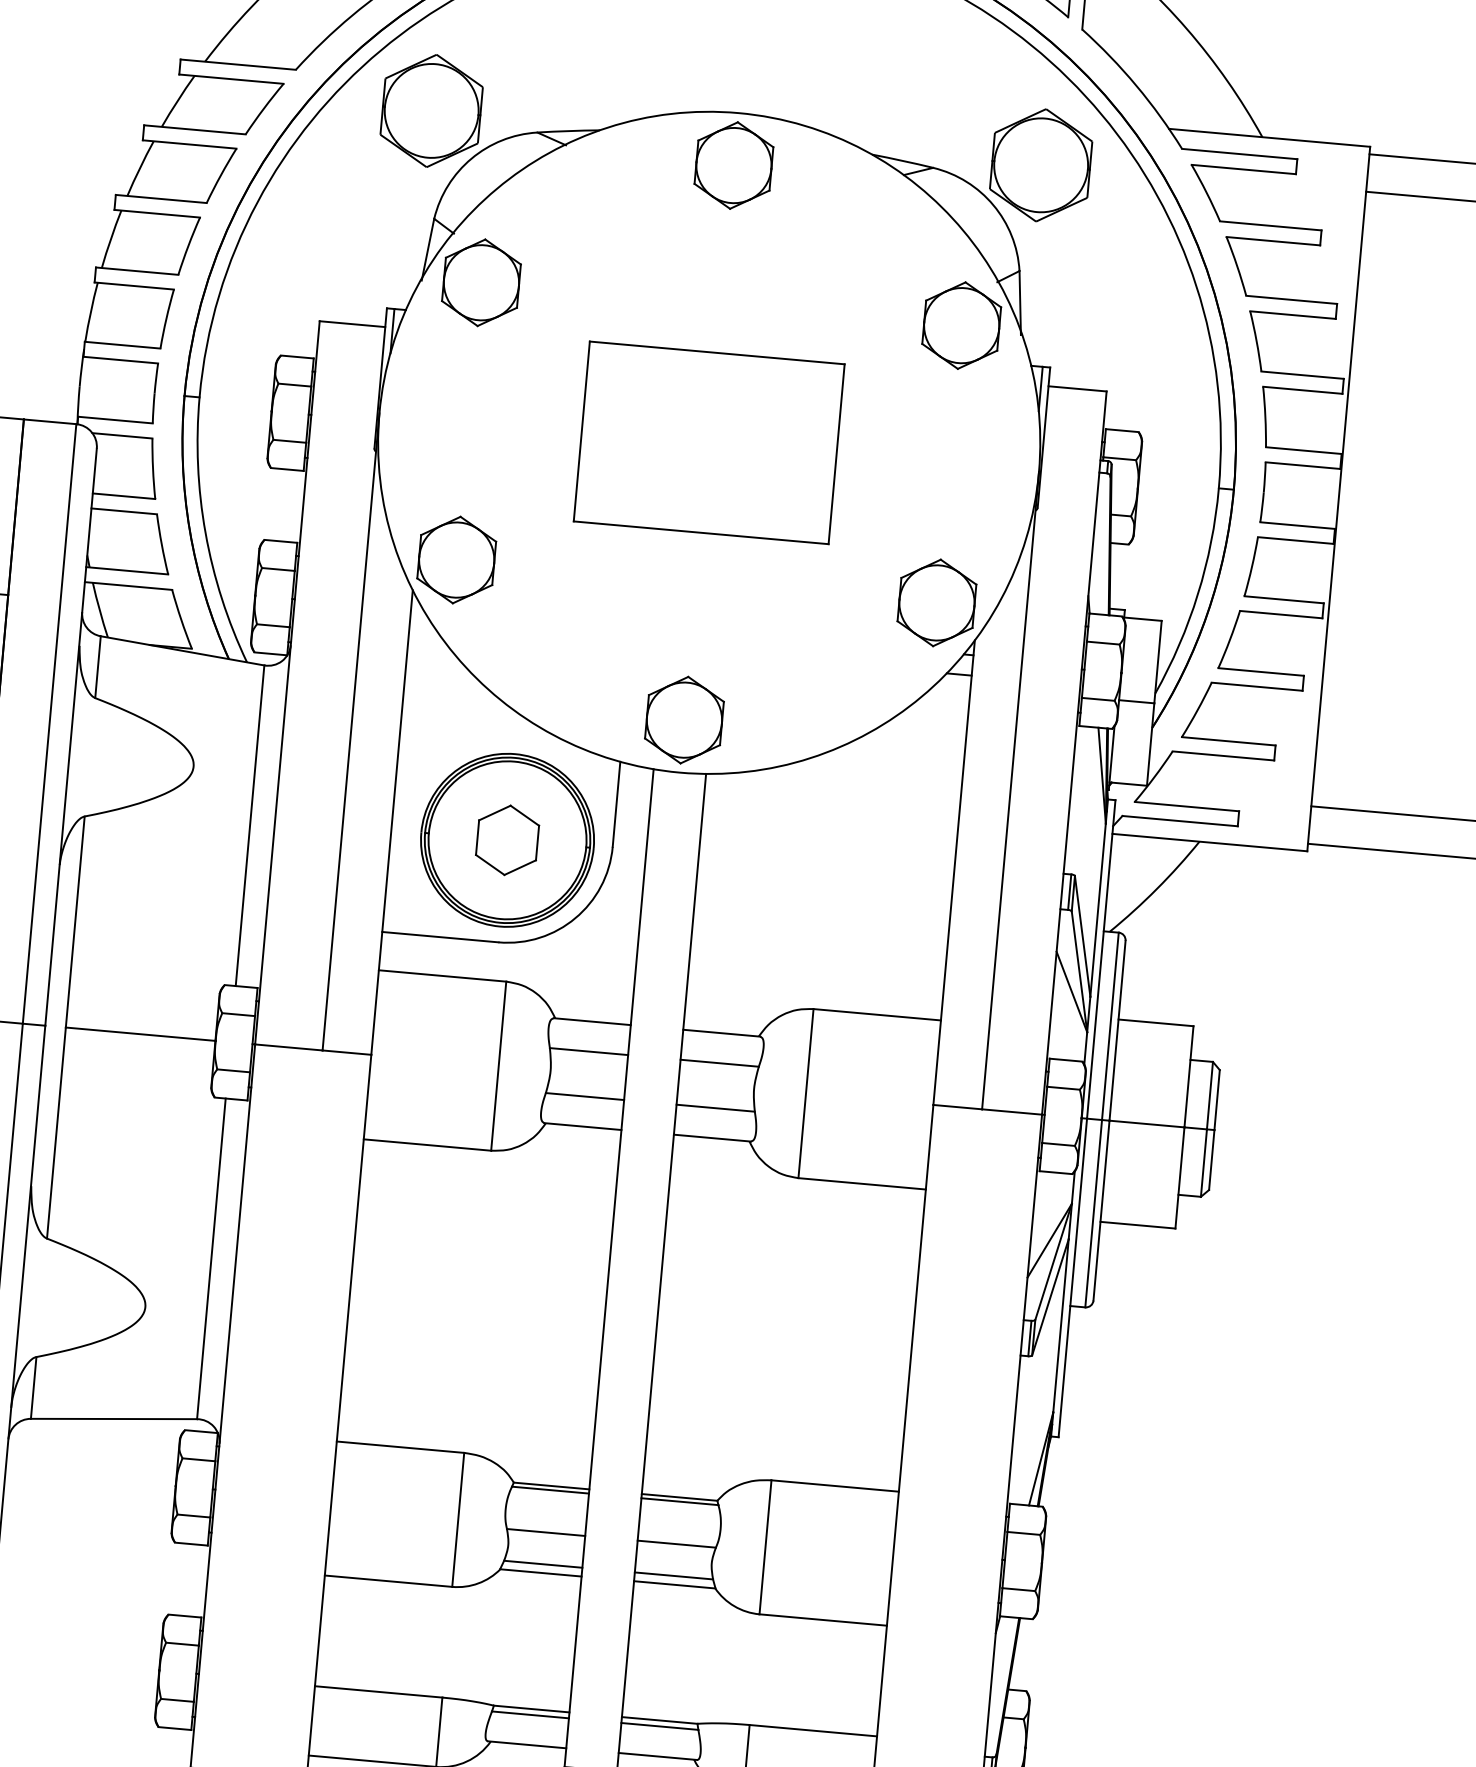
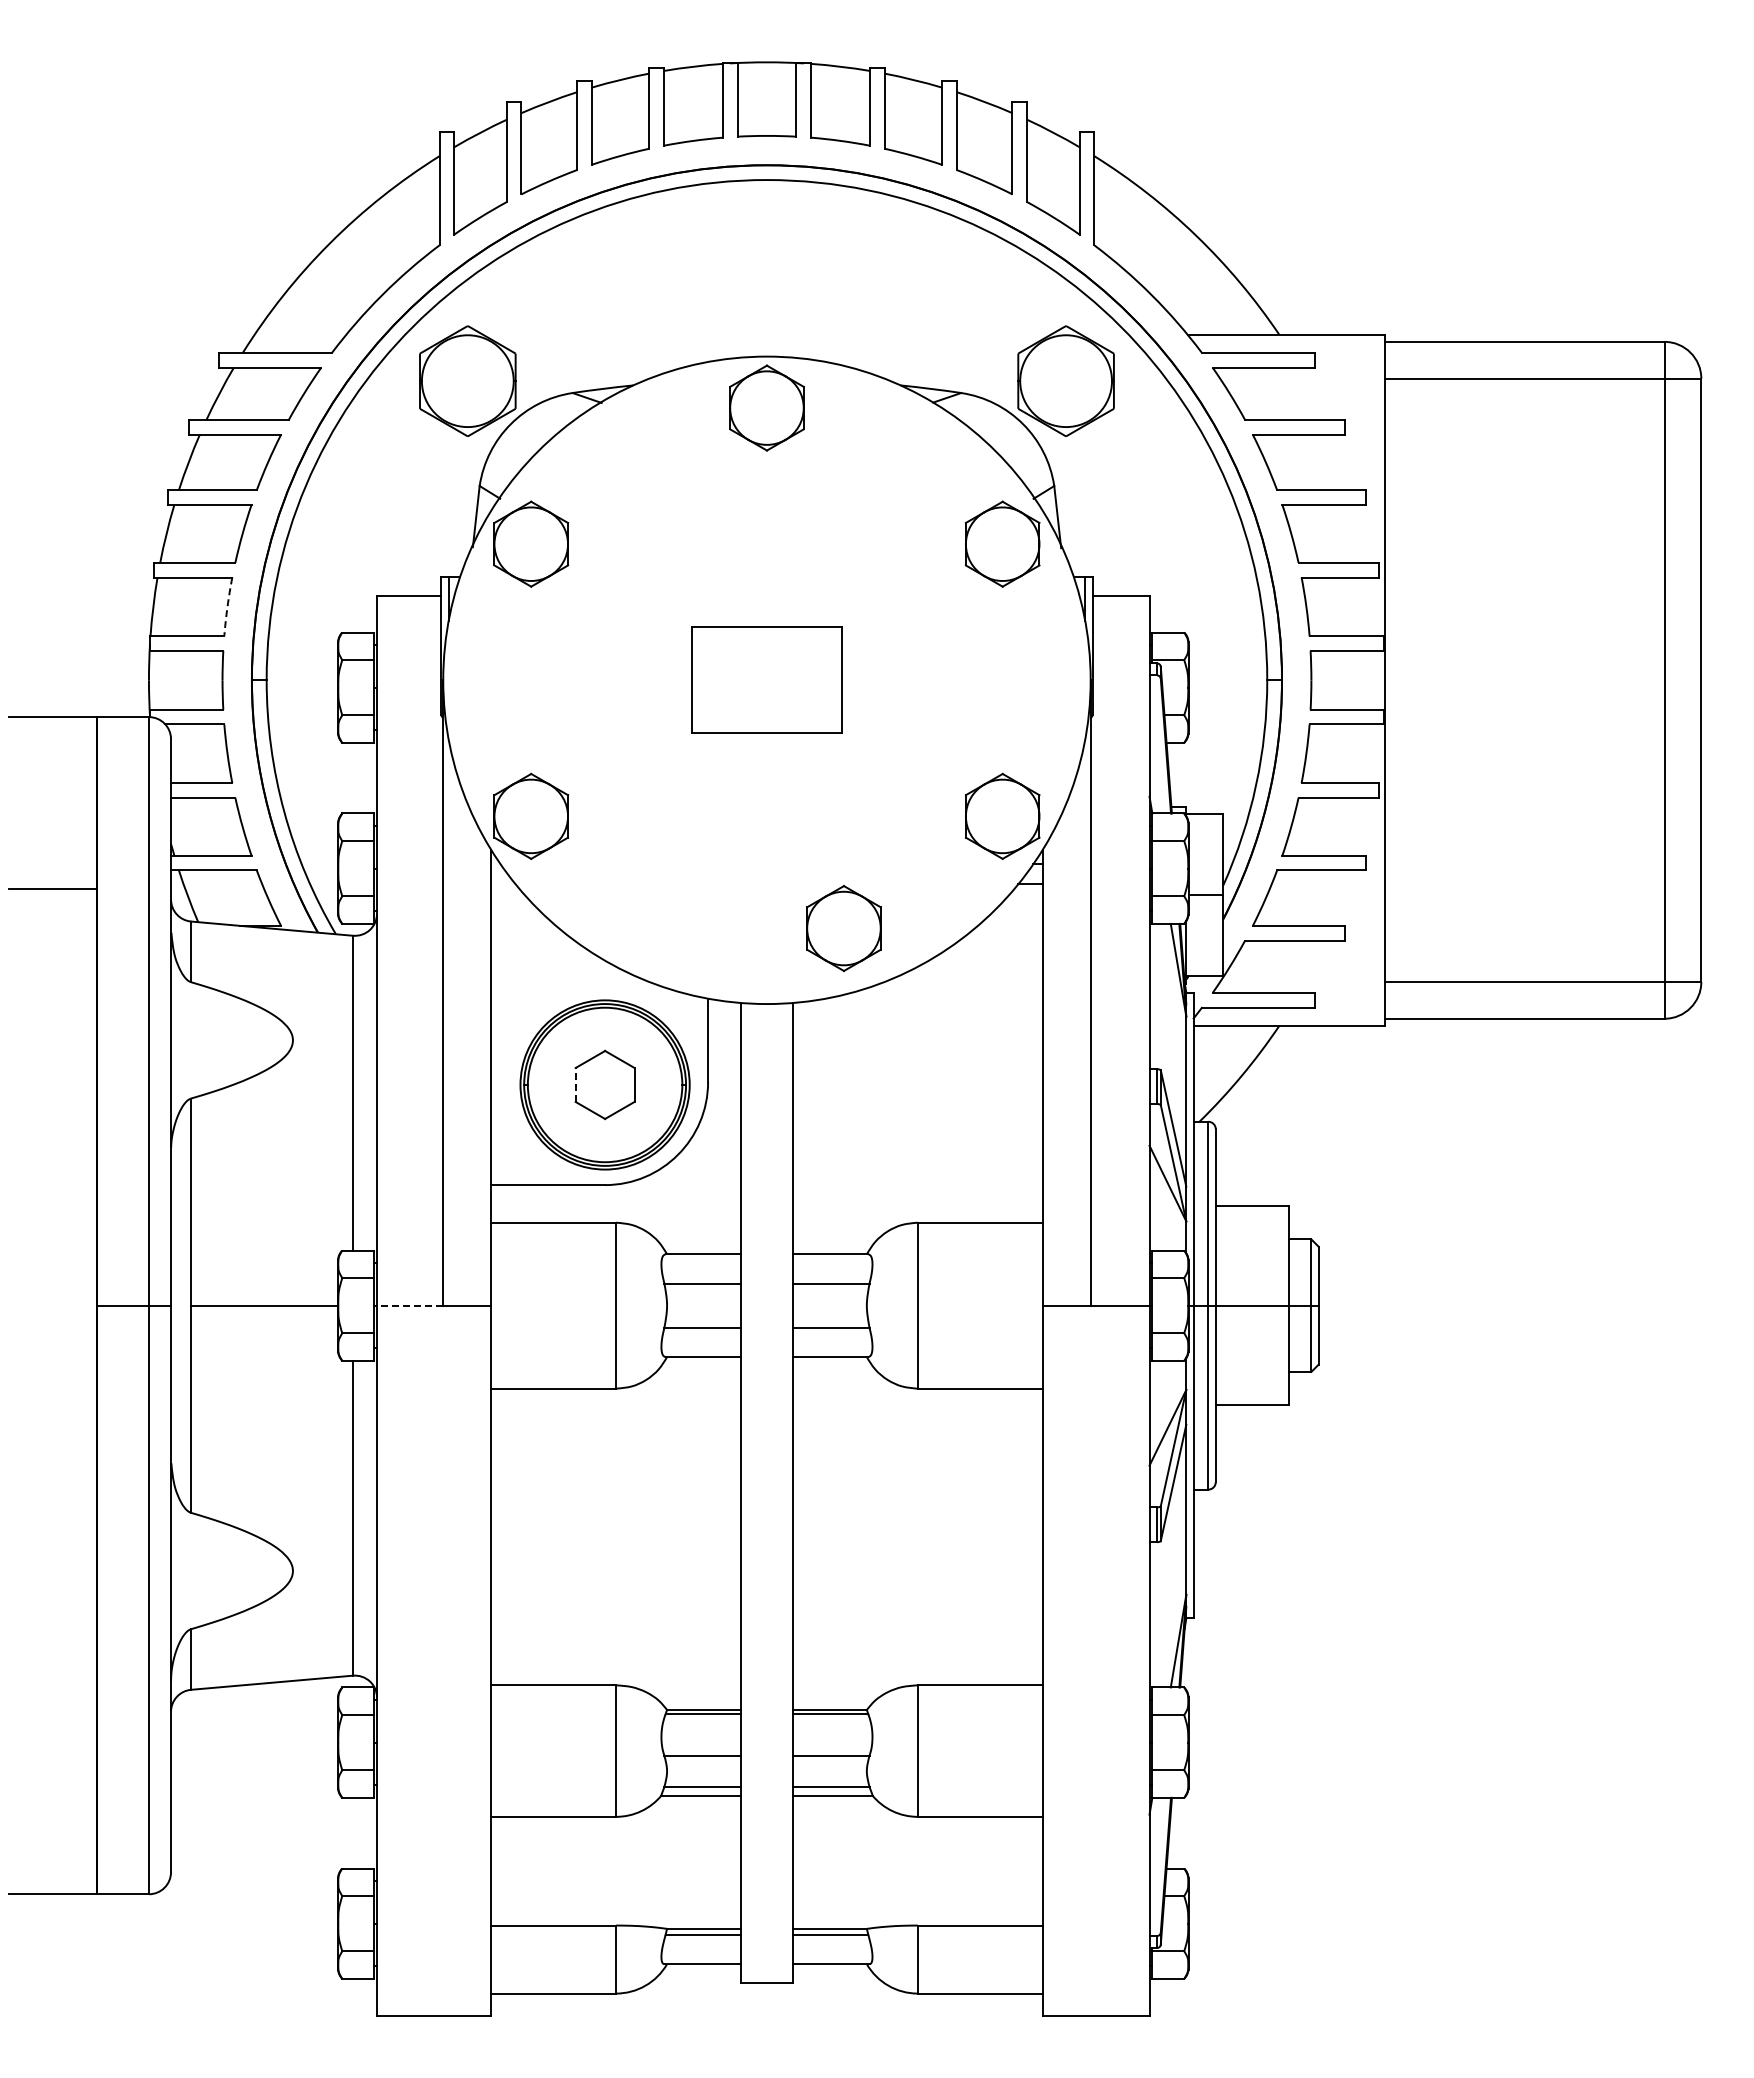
arc: (166, 318) -> (227, 606), solid -> dashed
part: (708, 443) -> (766, 680), size x0.6
part: (683, 720) -> (843, 928), moved
line: (477, 837) -> (575, 1084), solid -> dashed
line: (288, 1047) -> (409, 1305), solid -> dashed

